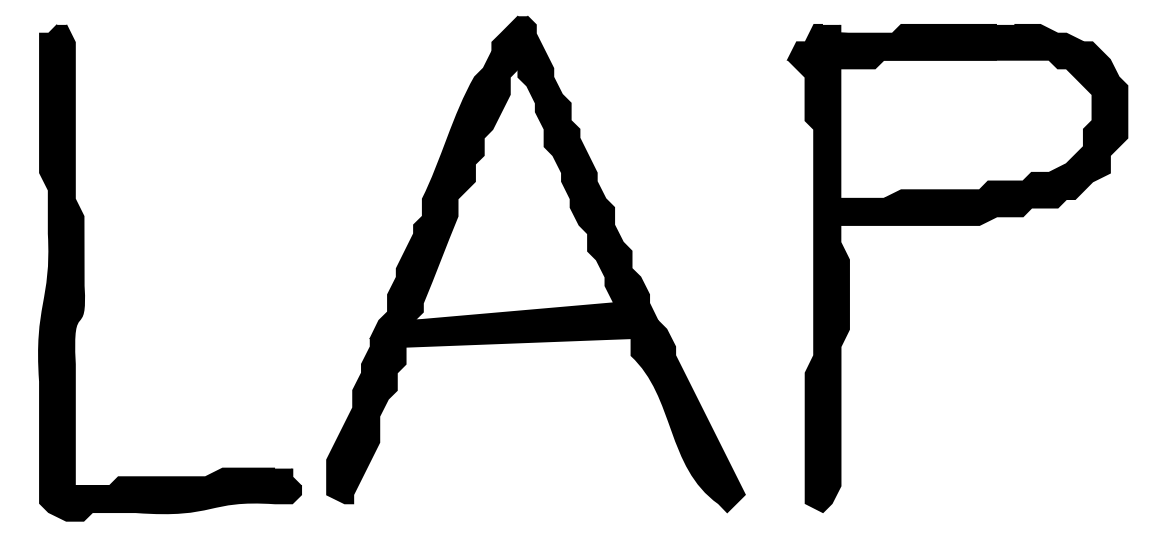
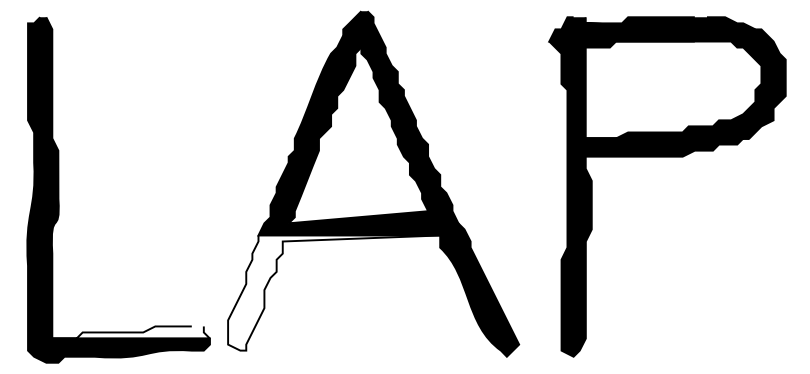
fill: (479, 419) -> (334, 292), removed
fill: (187, 477) -> (130, 332), removed

